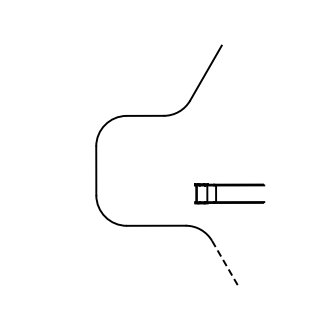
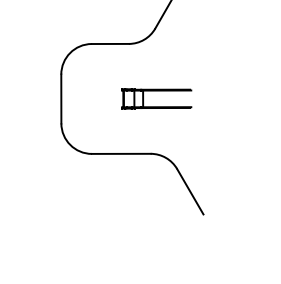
part: (229, 186) -> (156, 91), moved
line: (225, 264) -> (190, 192), dashed -> solid

